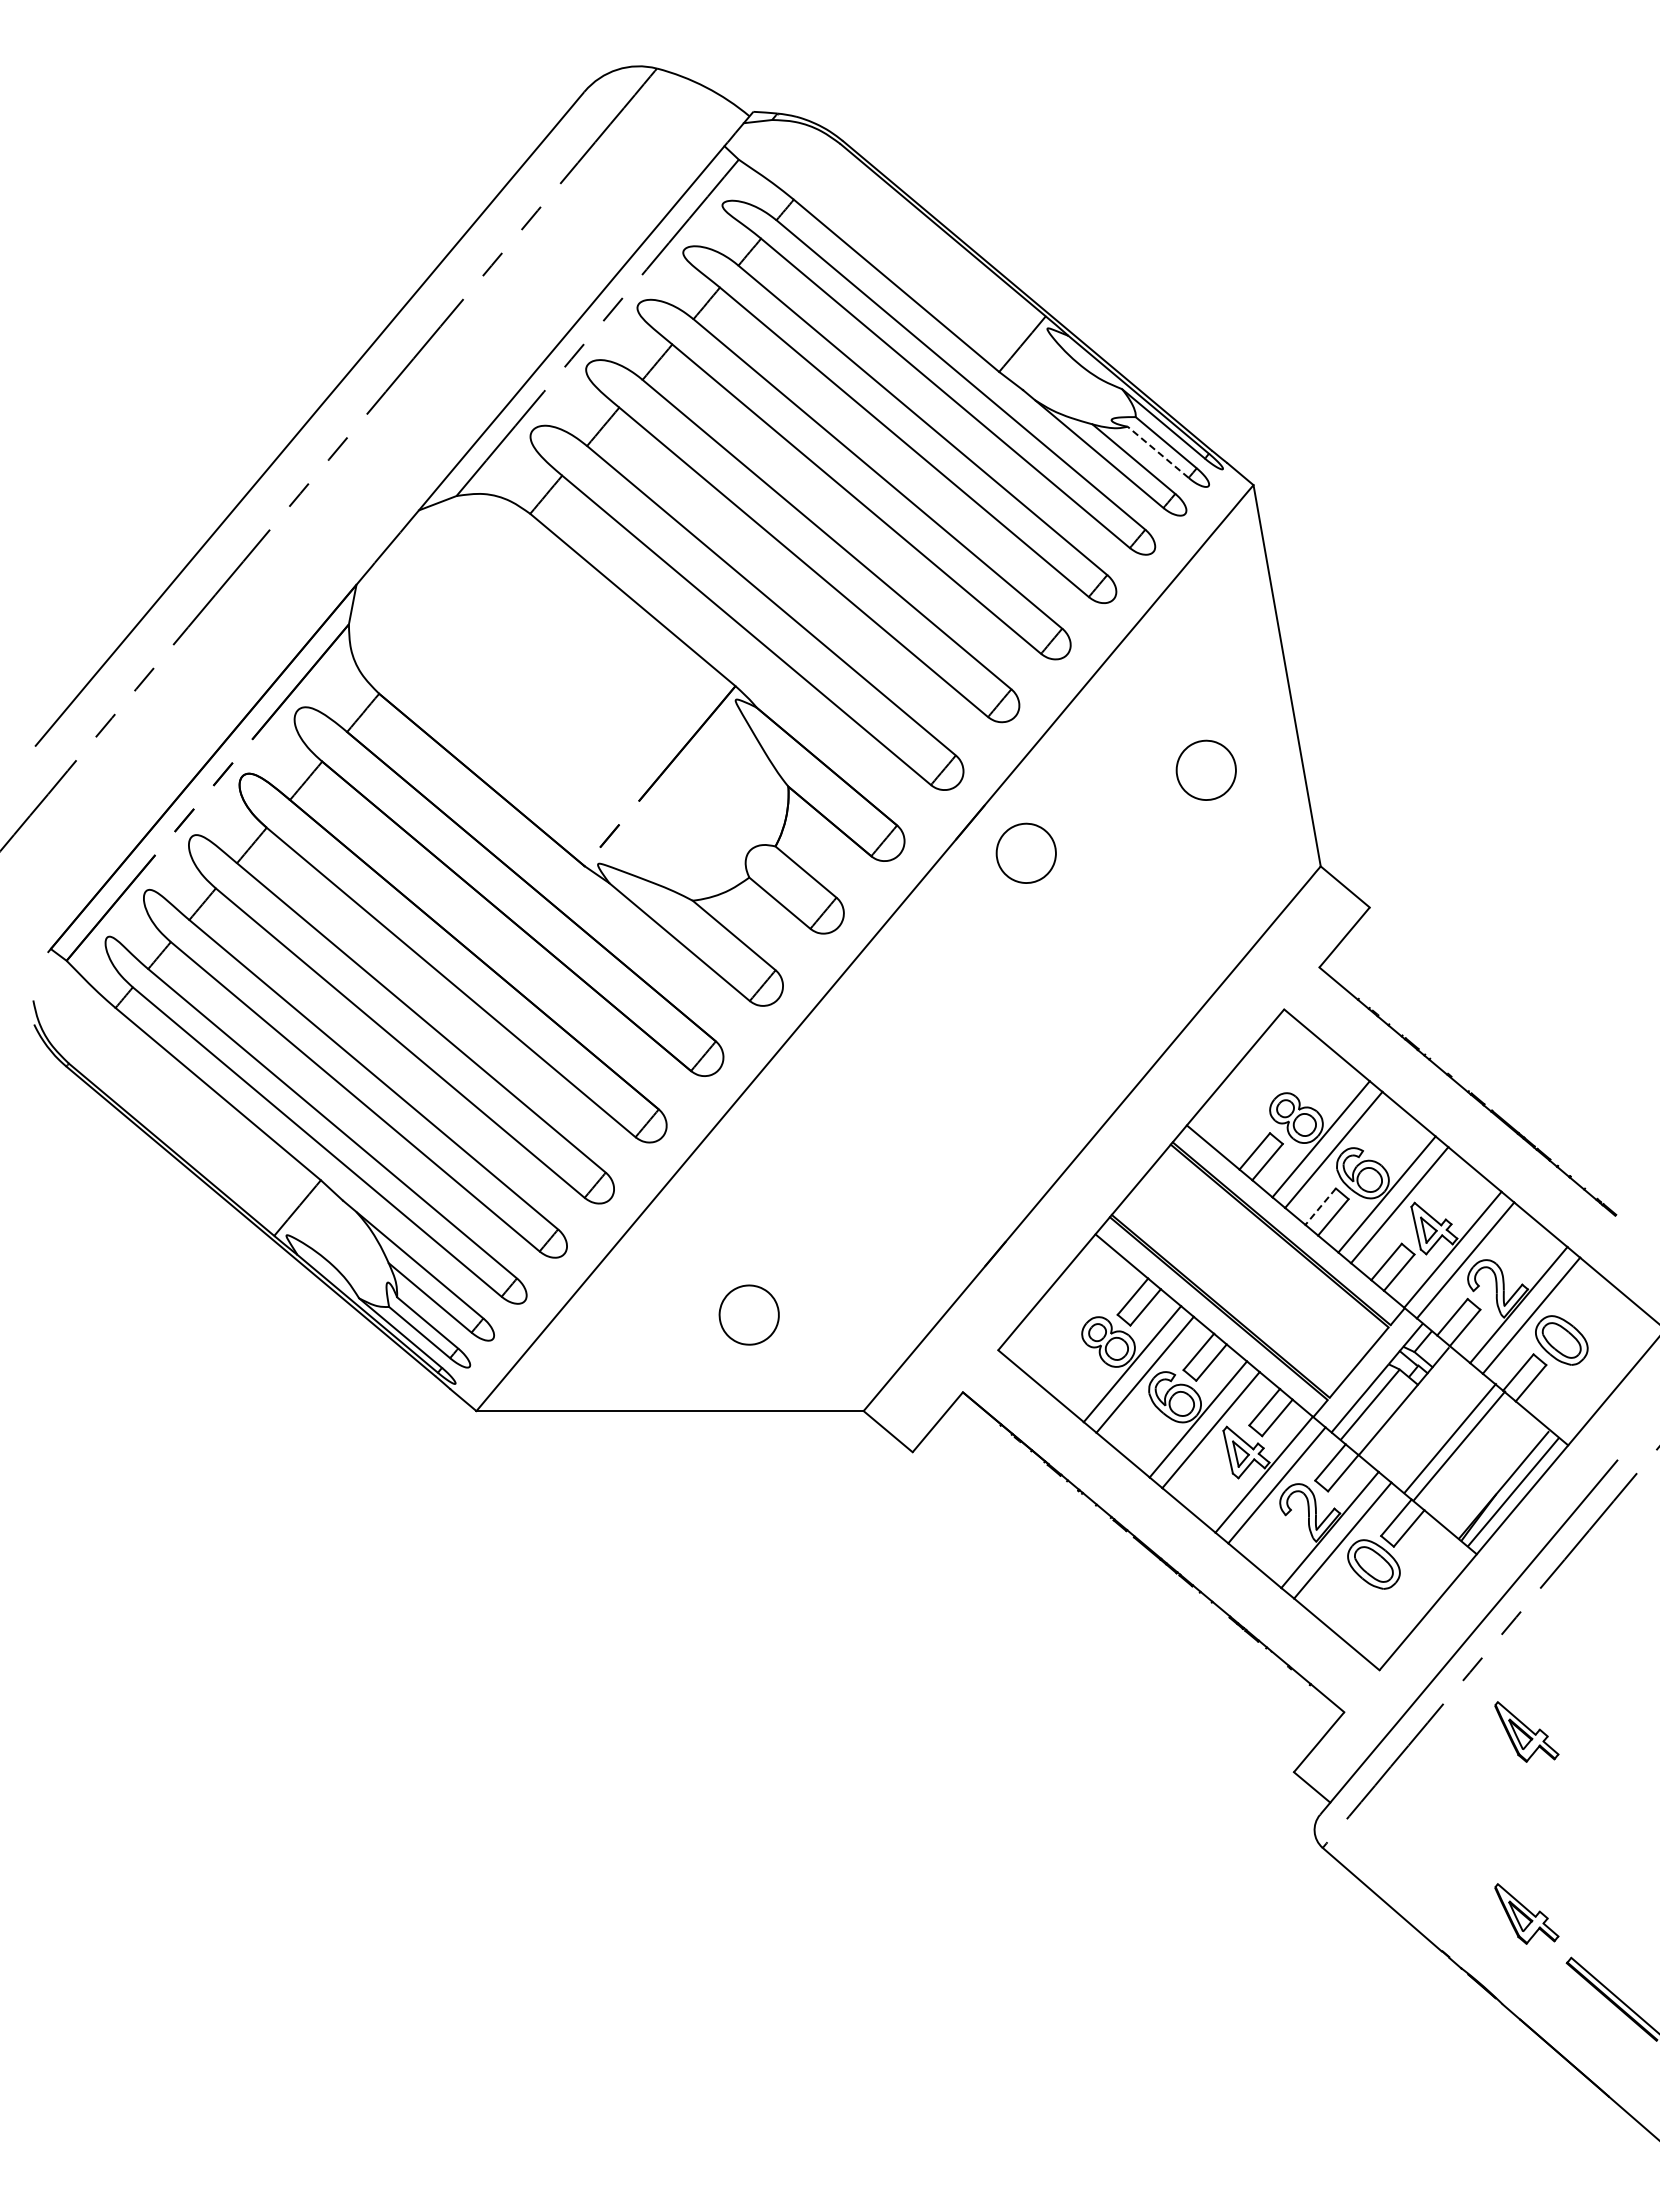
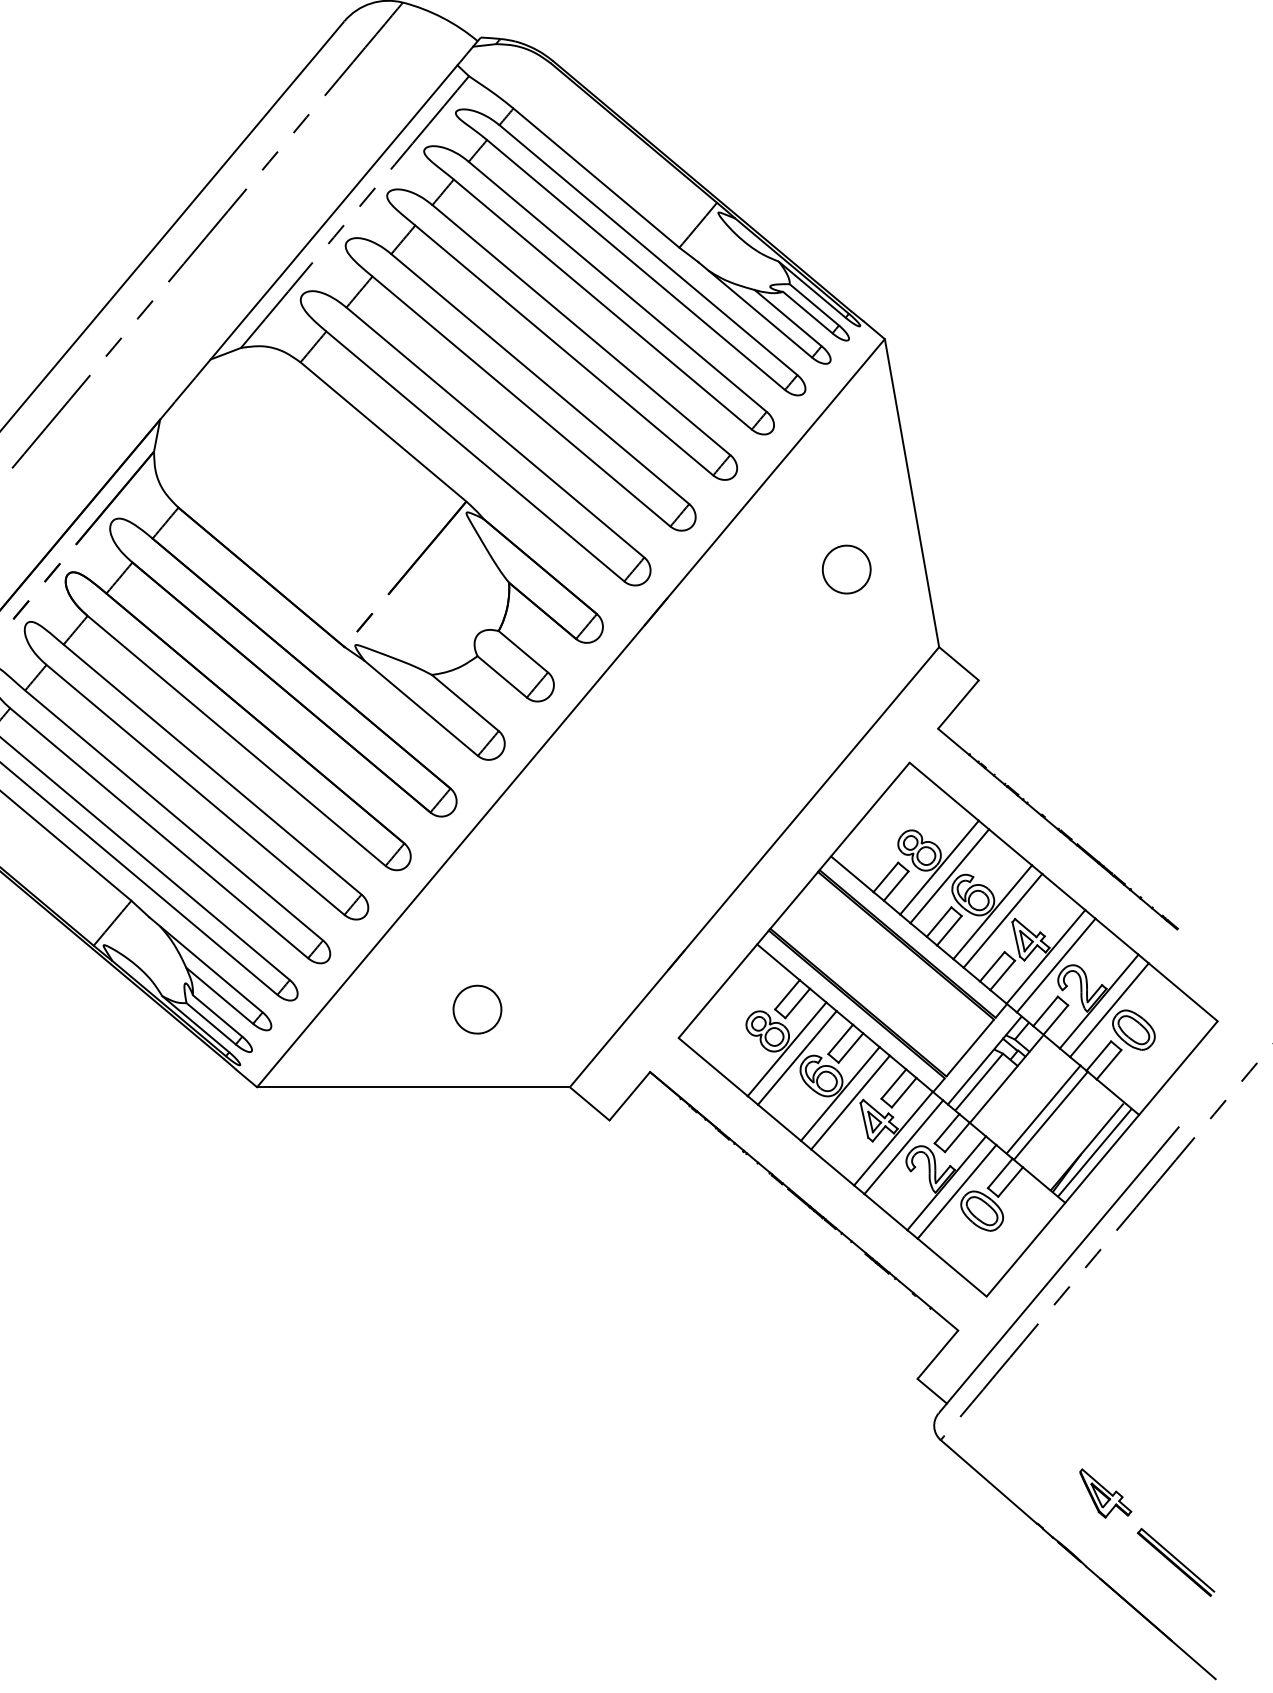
line: (1158, 452) -> (808, 312), dashed -> solid
part: (1025, 852) -> (700, 635), removed
line: (1320, 1206) -> (938, 921), dashed -> solid
part: (1526, 1731) -> (1105, 1346), removed

